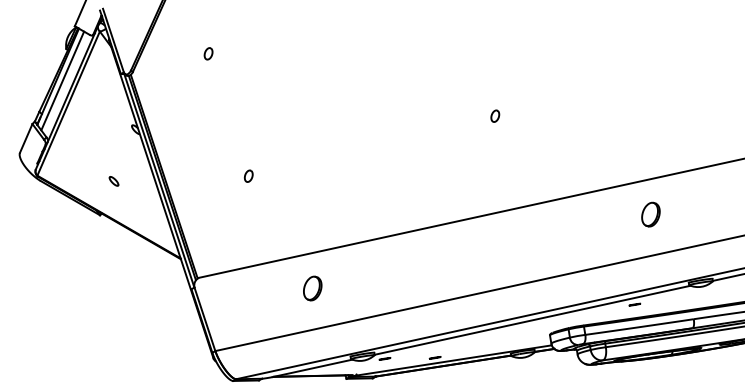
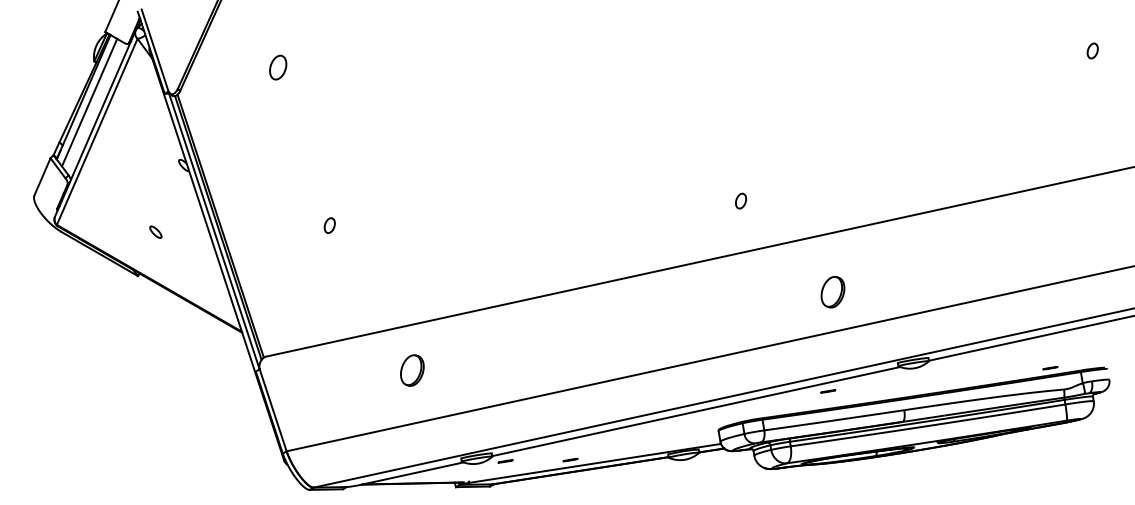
part: (208, 53) -> (277, 67), size x1.6
part: (495, 115) -> (741, 200), moved
part: (650, 214) -> (832, 292), moved

